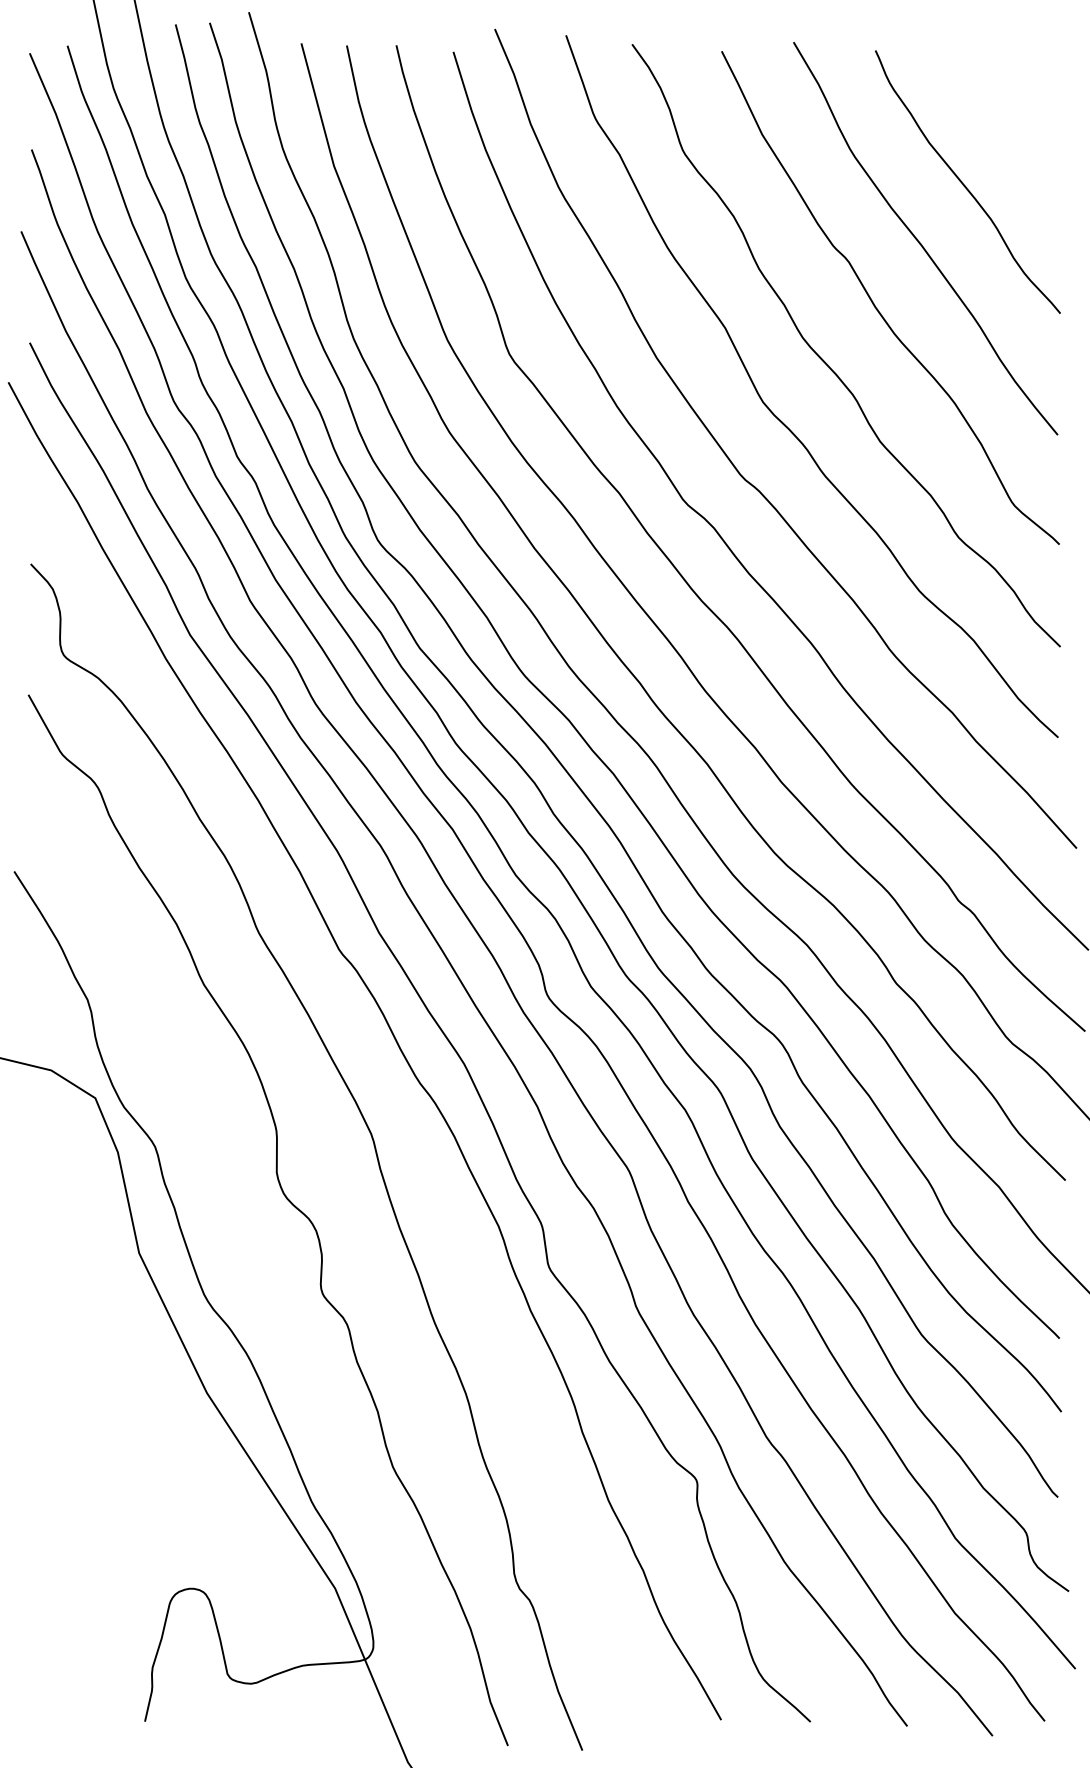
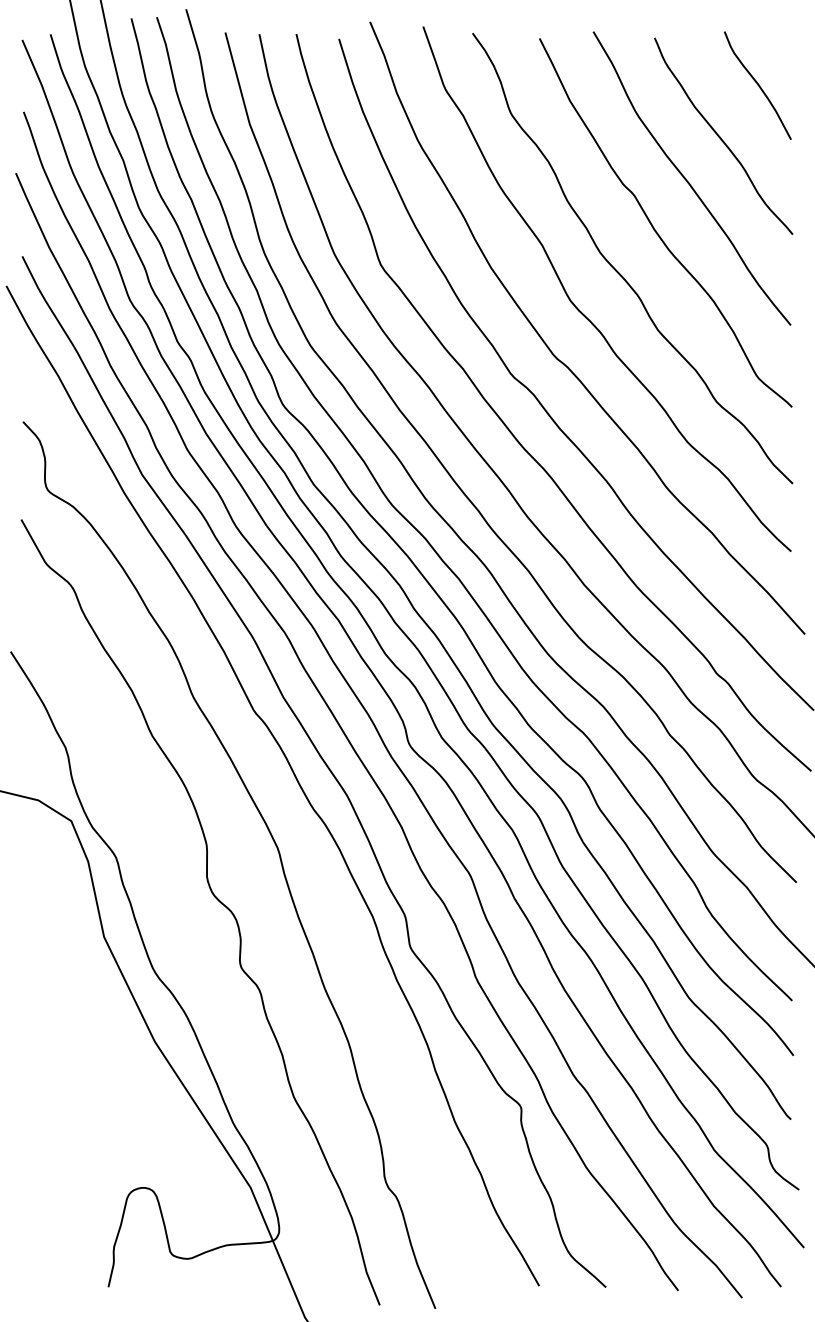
curve: (1013, 113) -> (757, 84), added

